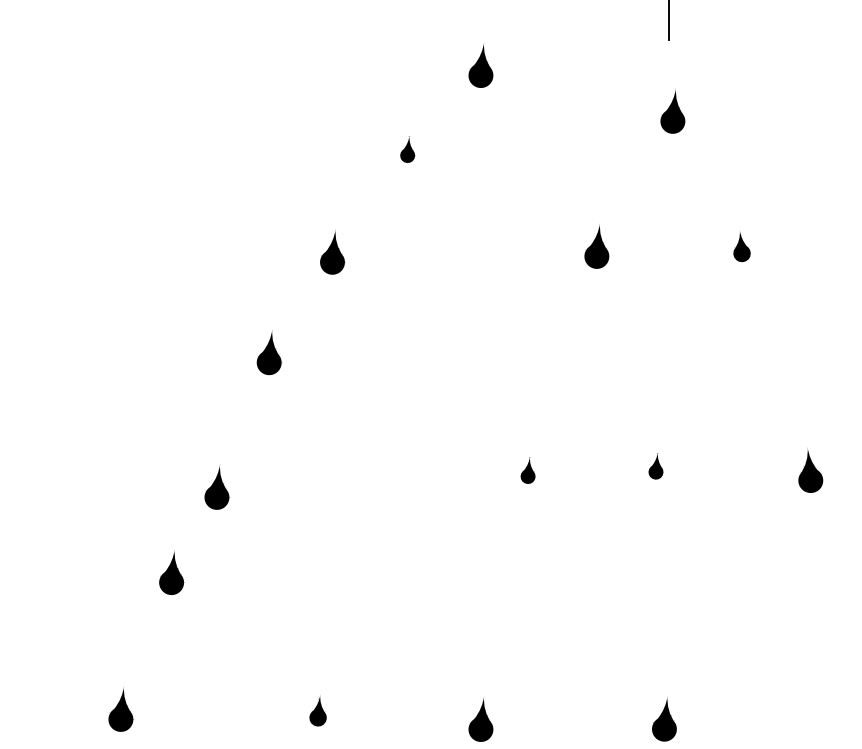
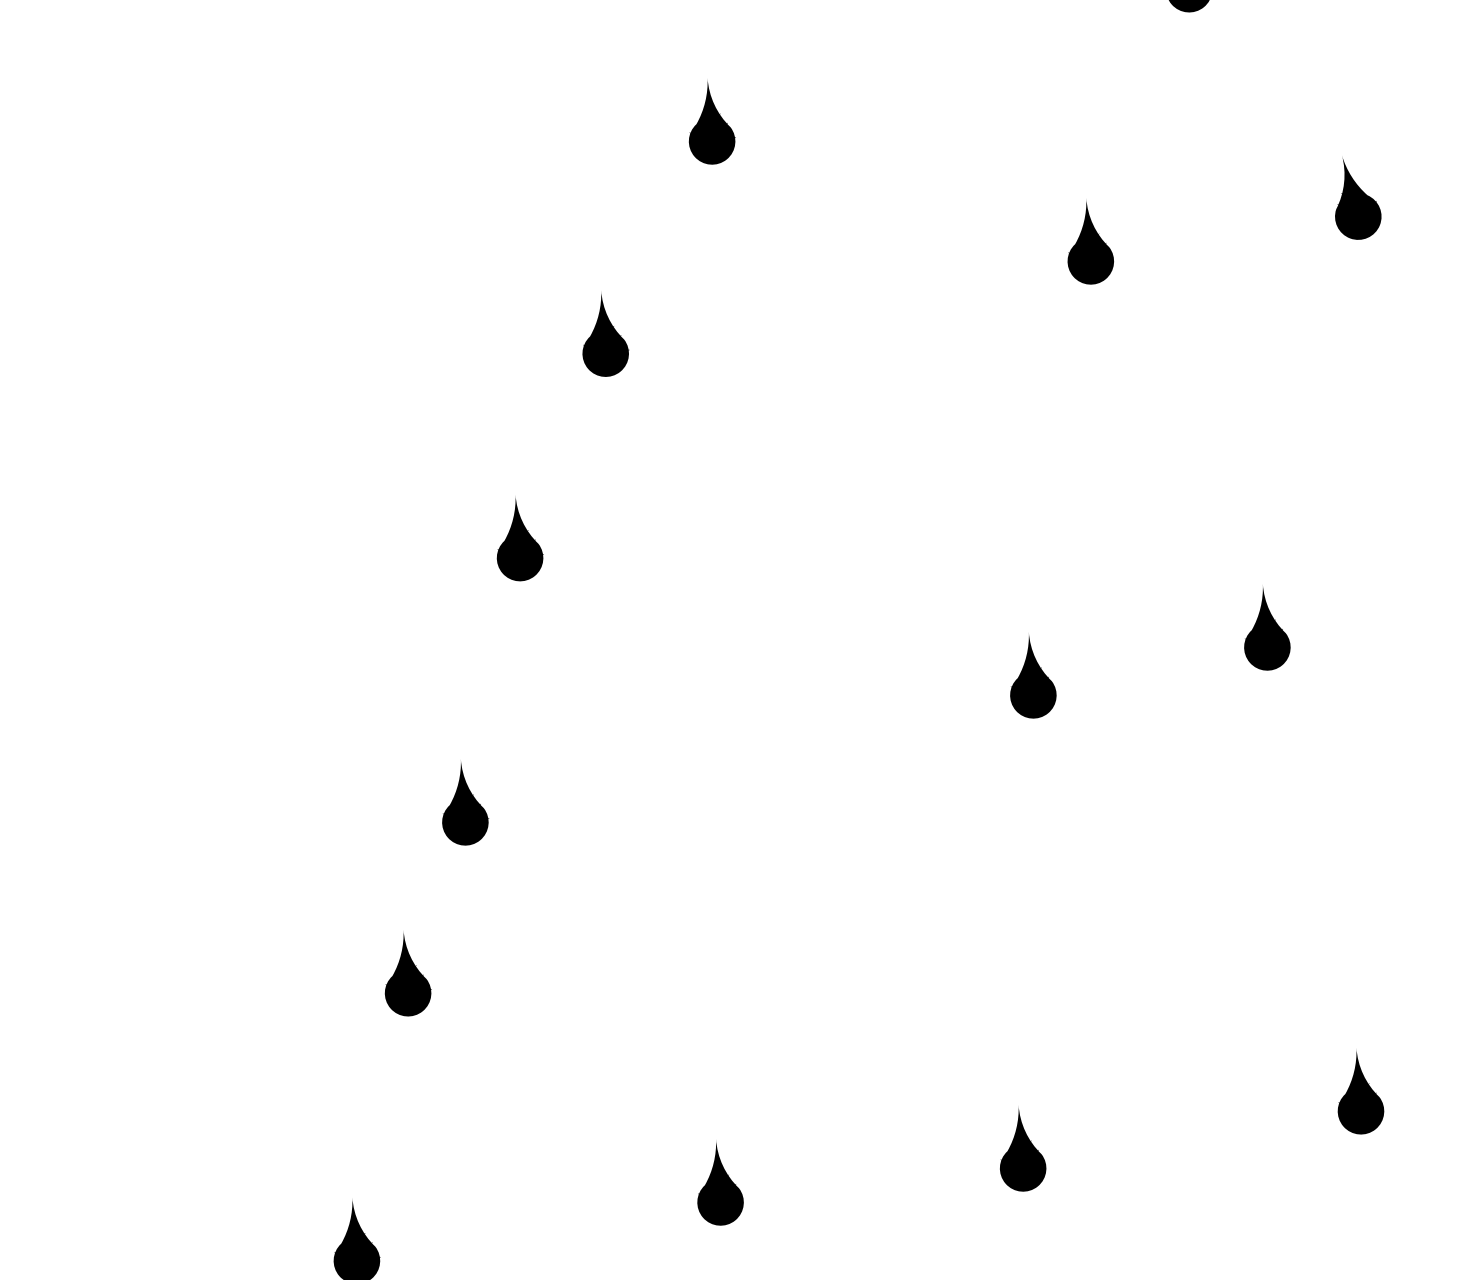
part: (407, 149) -> (709, 122), size x1.67
part: (741, 246) -> (1354, 198), size x1.43
part: (655, 466) -> (1263, 630), size x1.67
part: (527, 470) -> (1029, 676), size x1.67
part: (317, 710) -> (716, 1183), size x1.43

